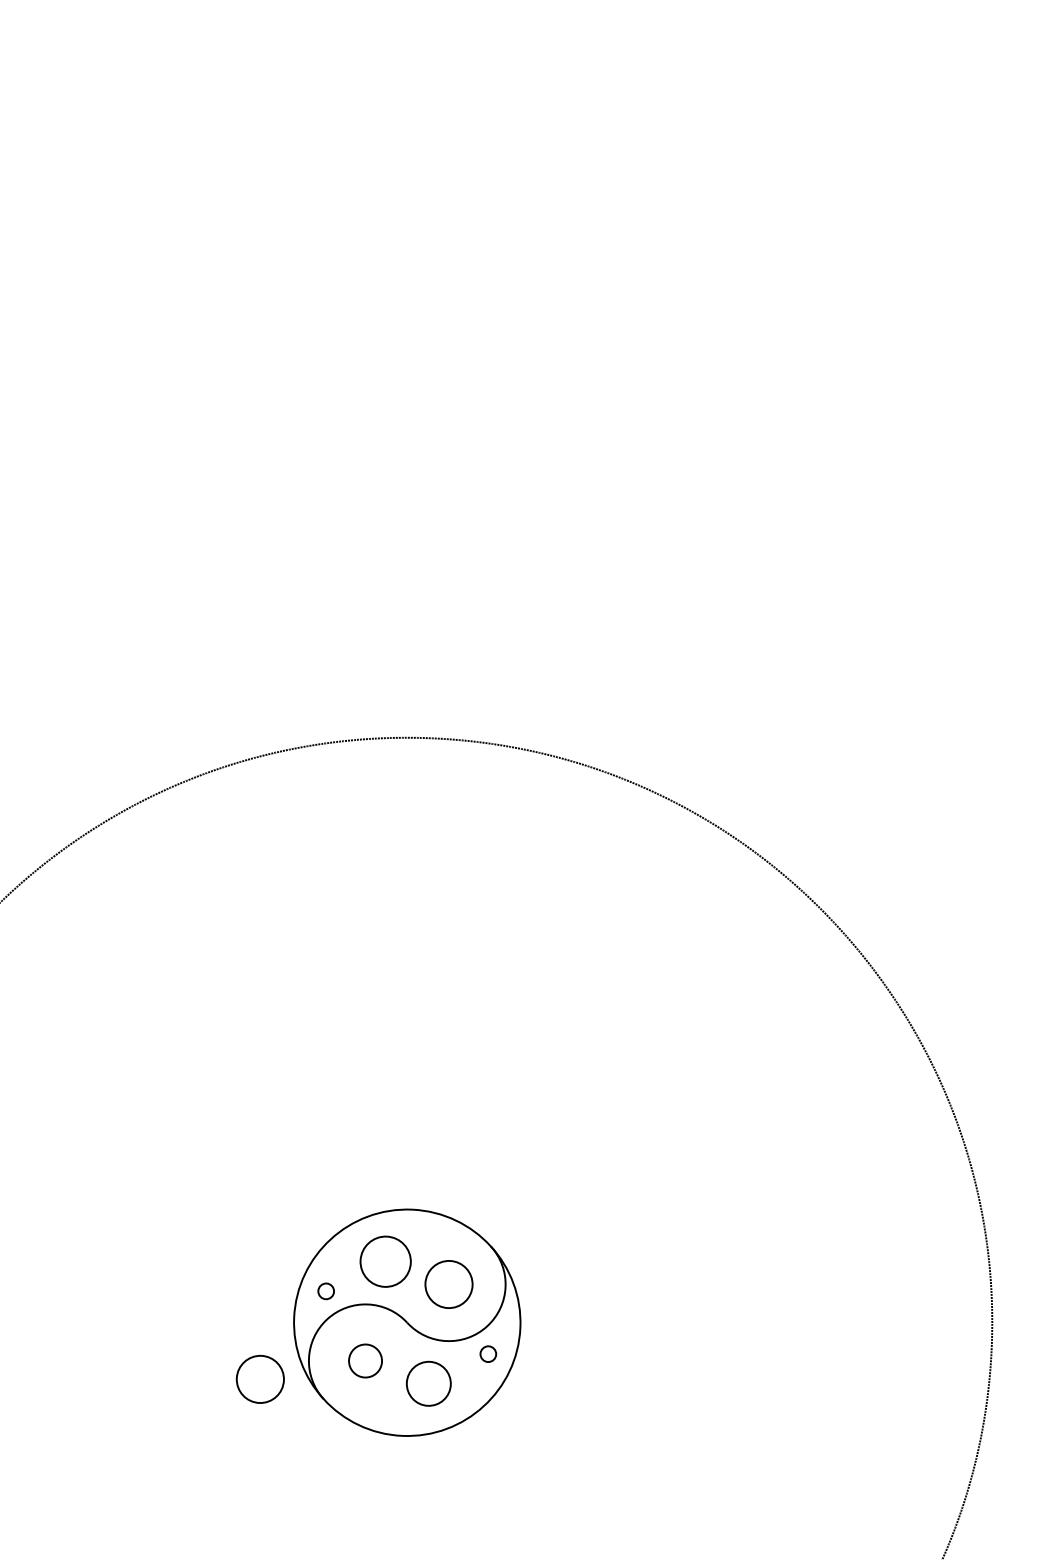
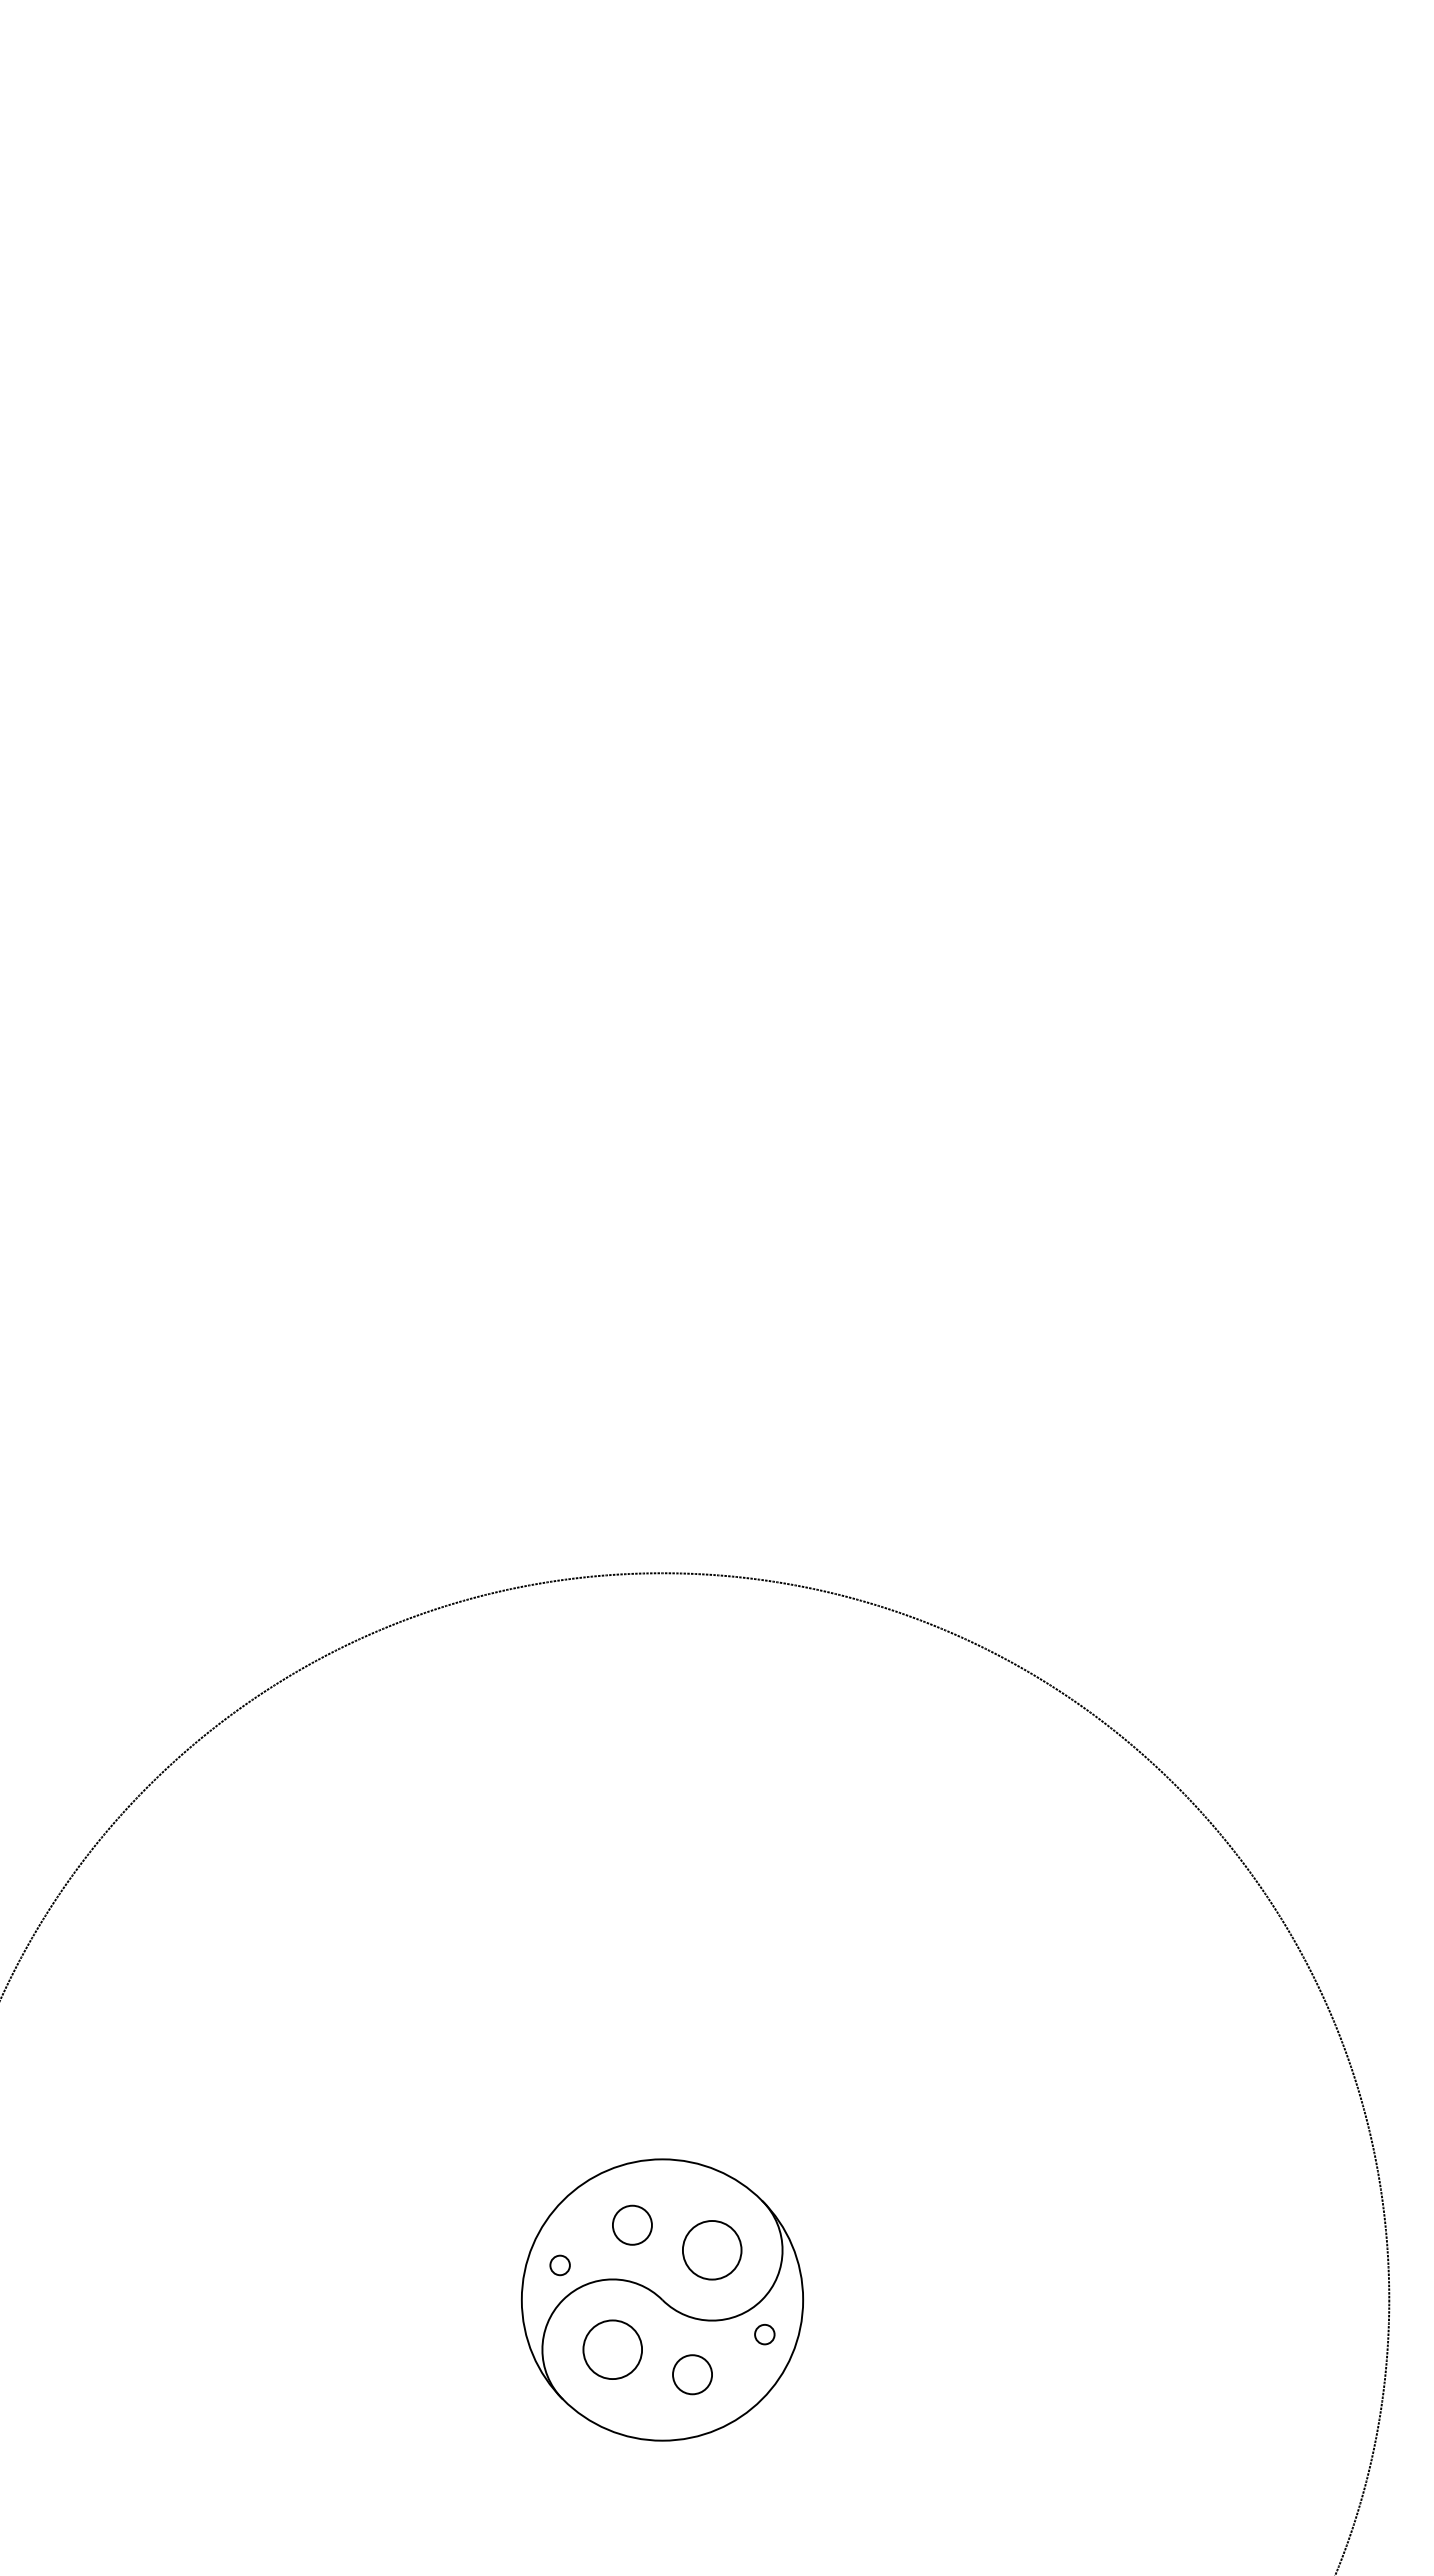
circle: (385, 1260) -> (632, 2224), size x0.62
circle: (365, 1360) -> (612, 2349), size x1.43
circle: (260, 1379) -> (483, 2378), removed
circle: (428, 1383) -> (692, 2374), size x0.71

